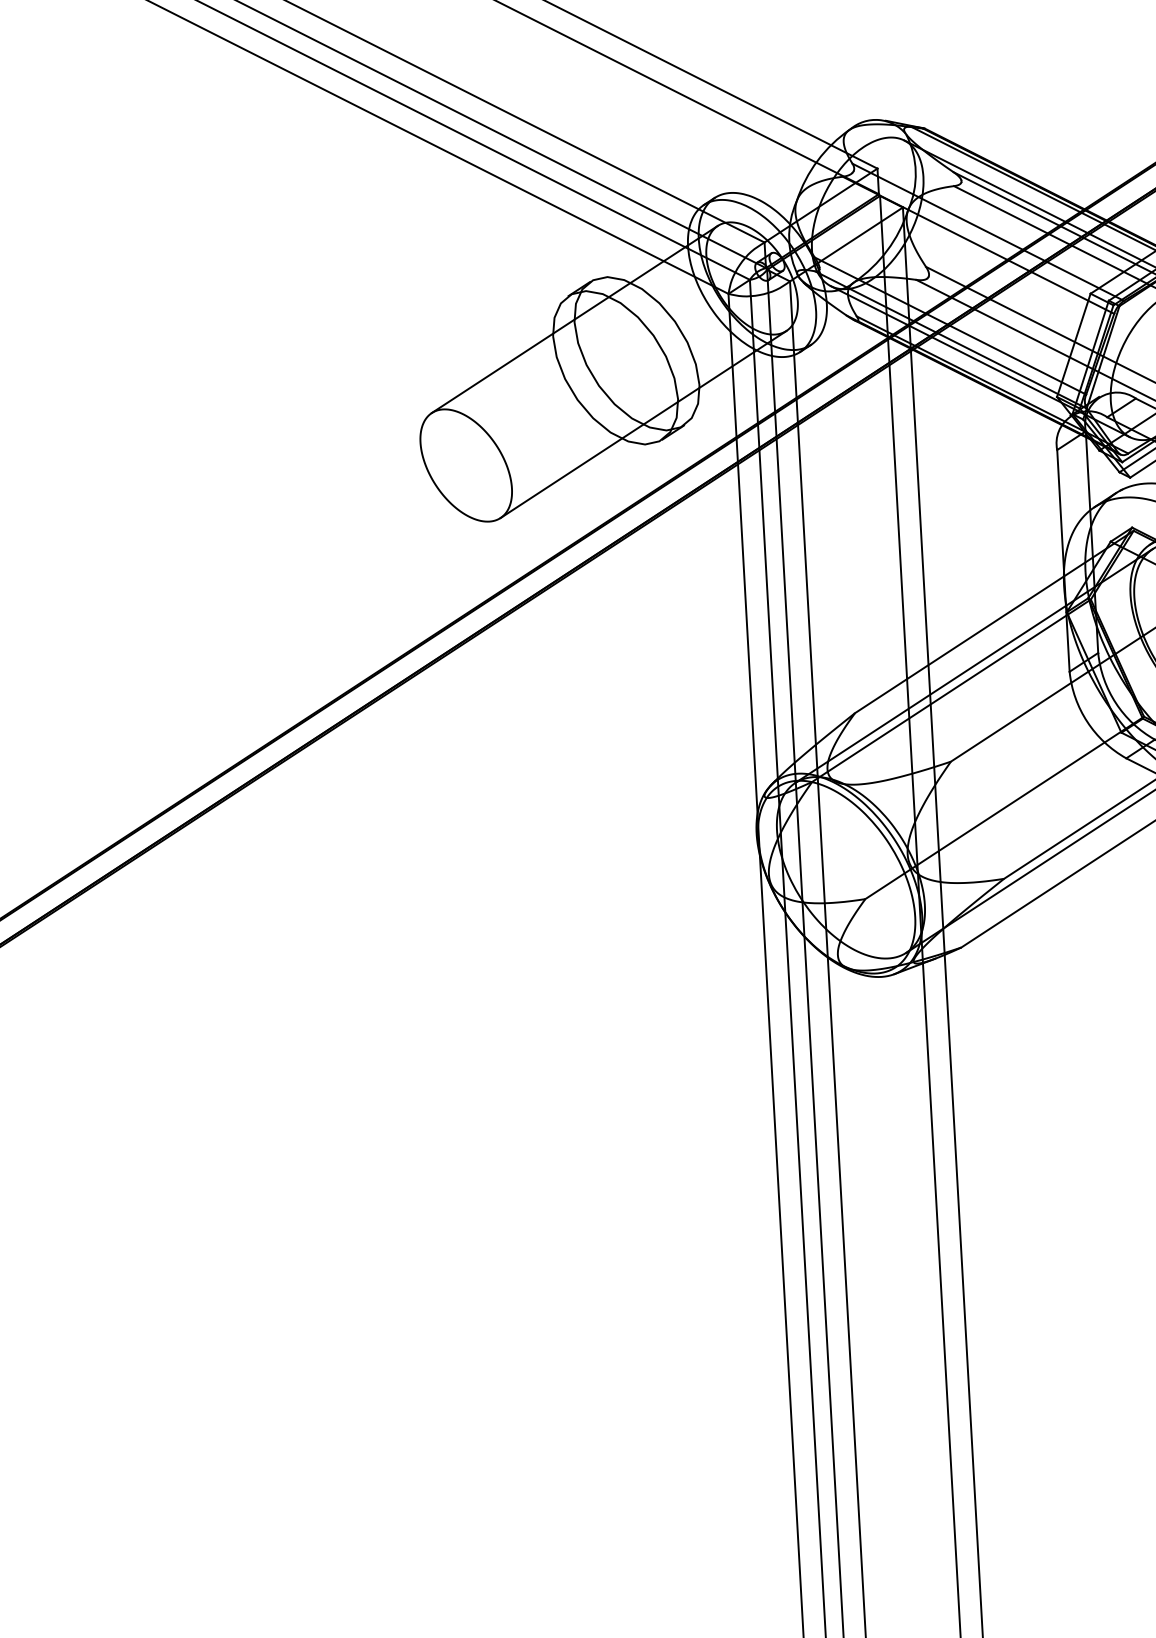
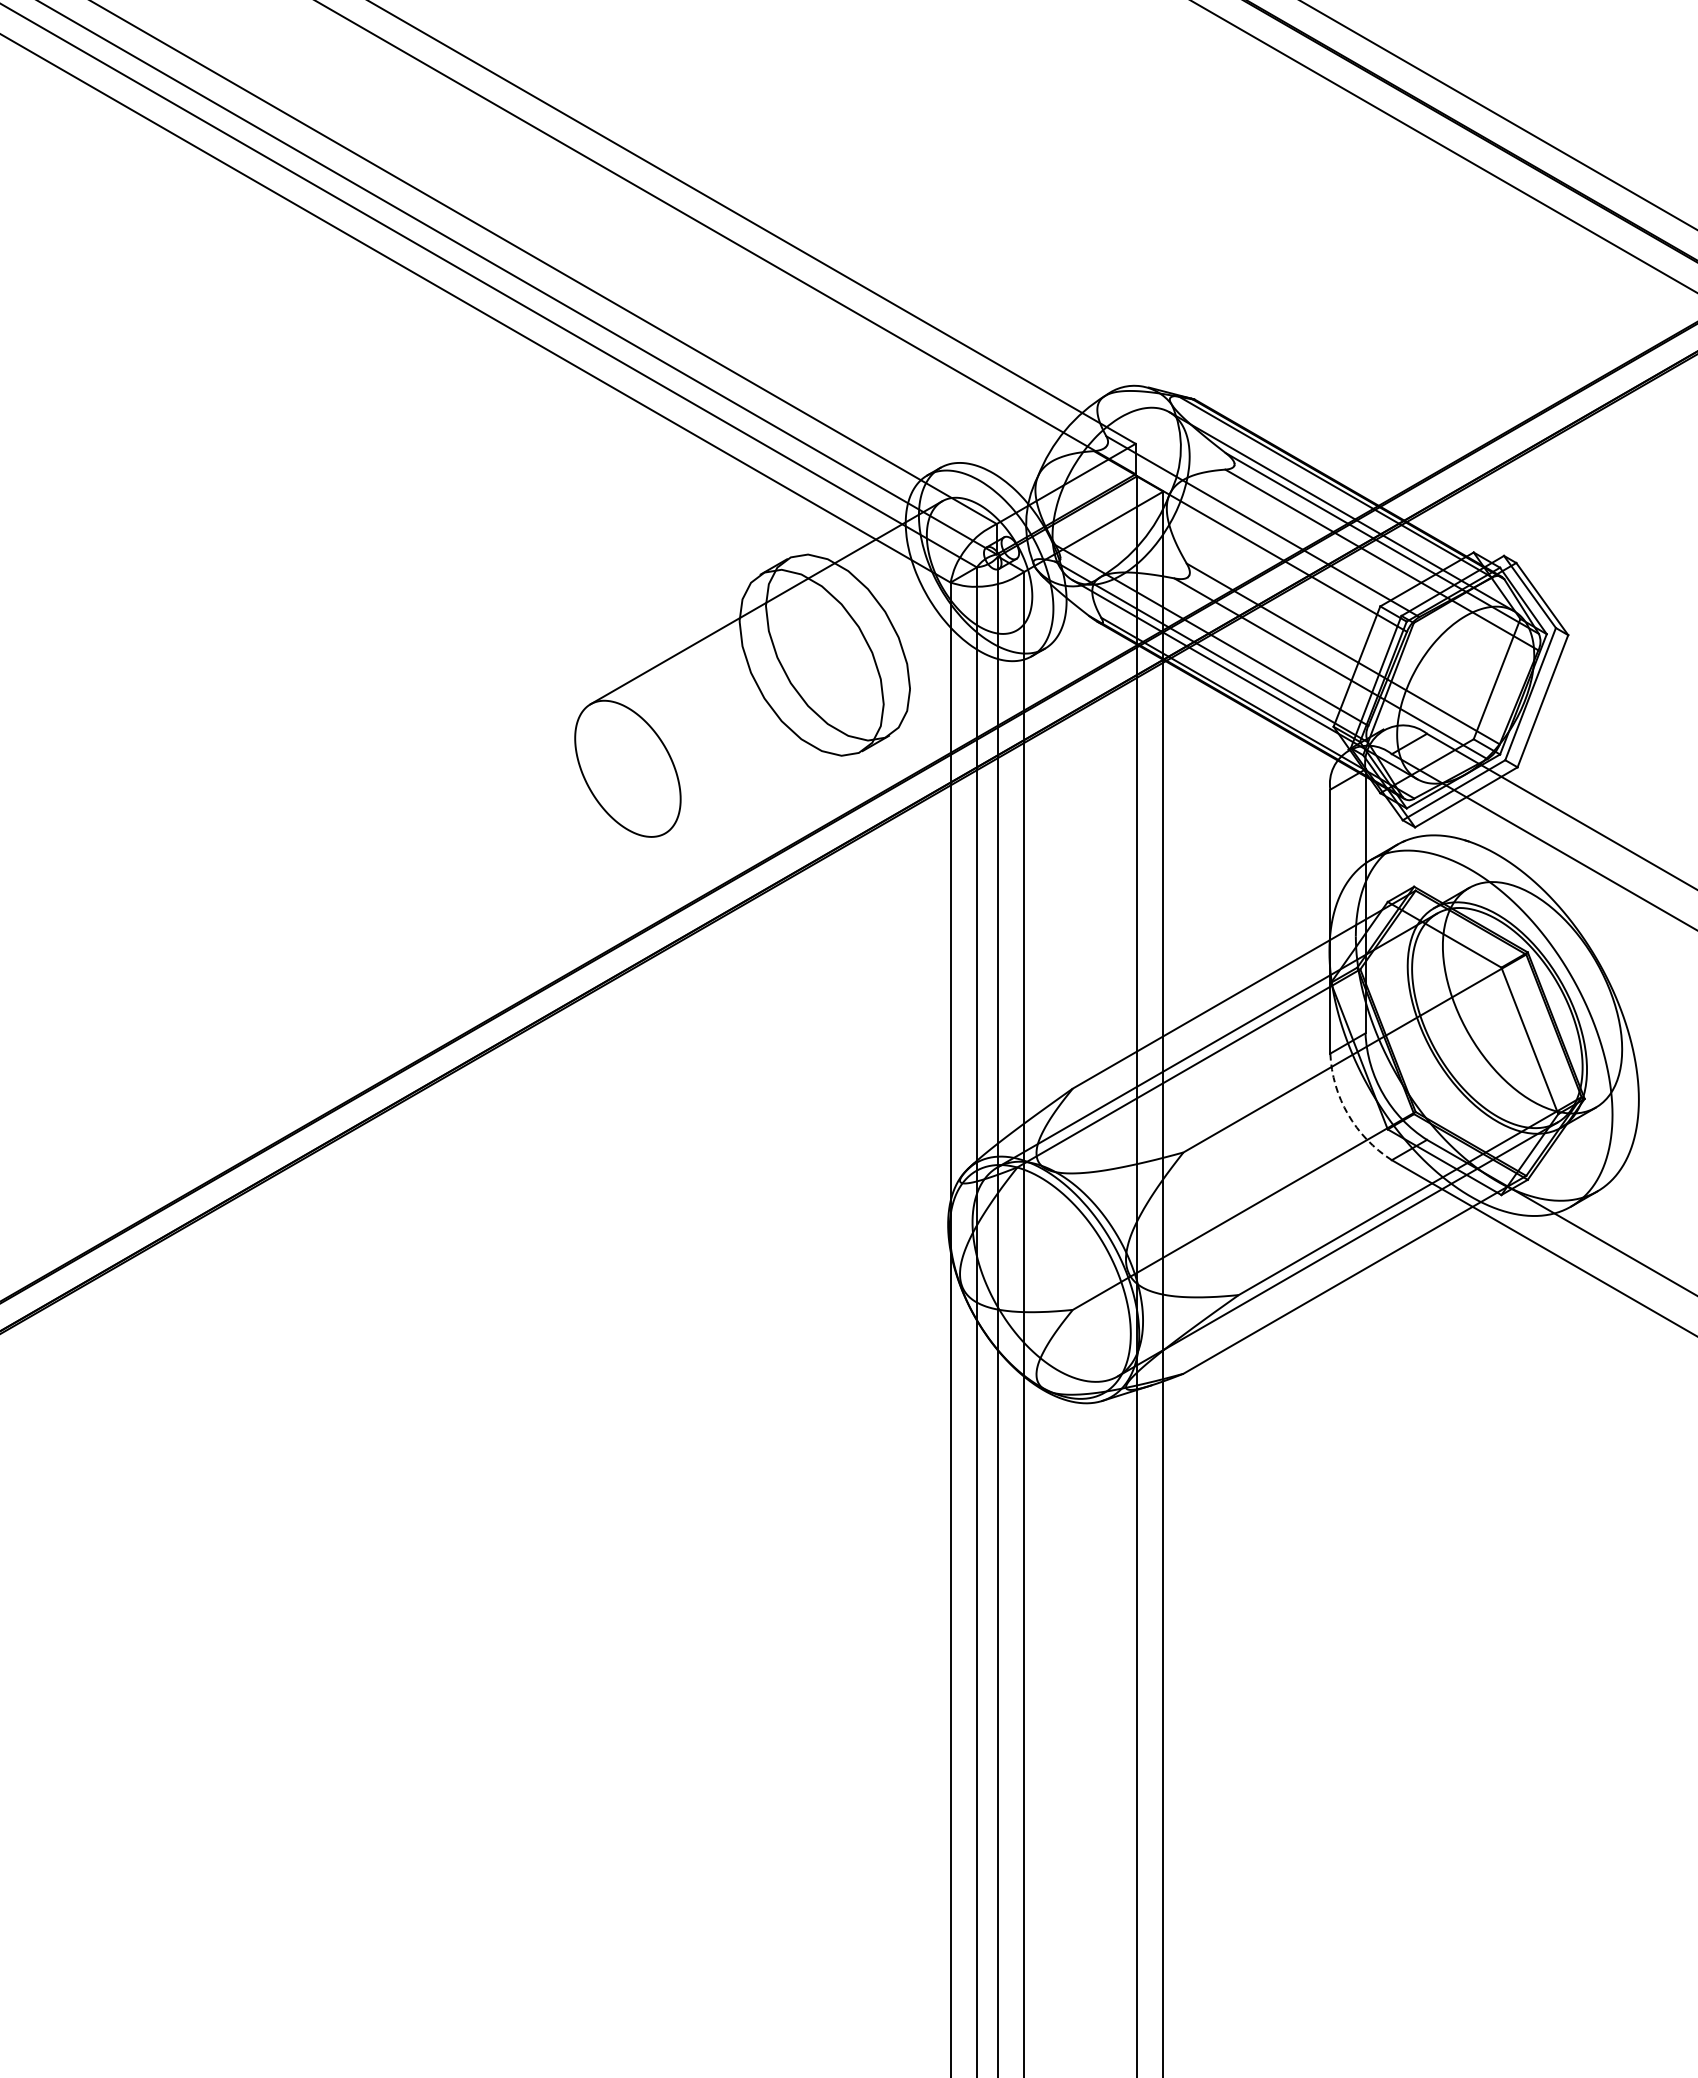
line: (643, 424) -> (840, 731), removed
arc: (1087, 722) -> (1348, 1114), solid -> dashed

